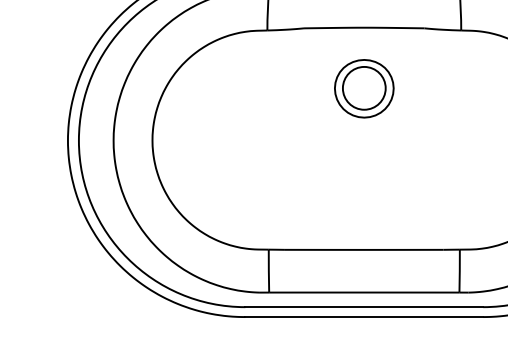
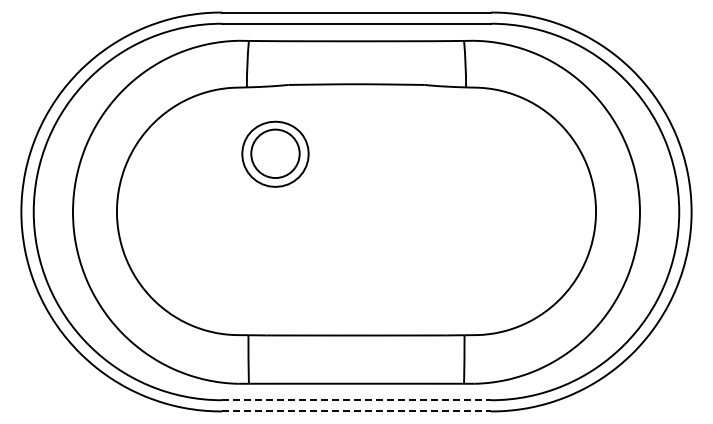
part: (364, 88) -> (275, 153), moved
line: (364, 307) -> (356, 400), solid -> dashed
line: (364, 317) -> (356, 411), solid -> dashed

